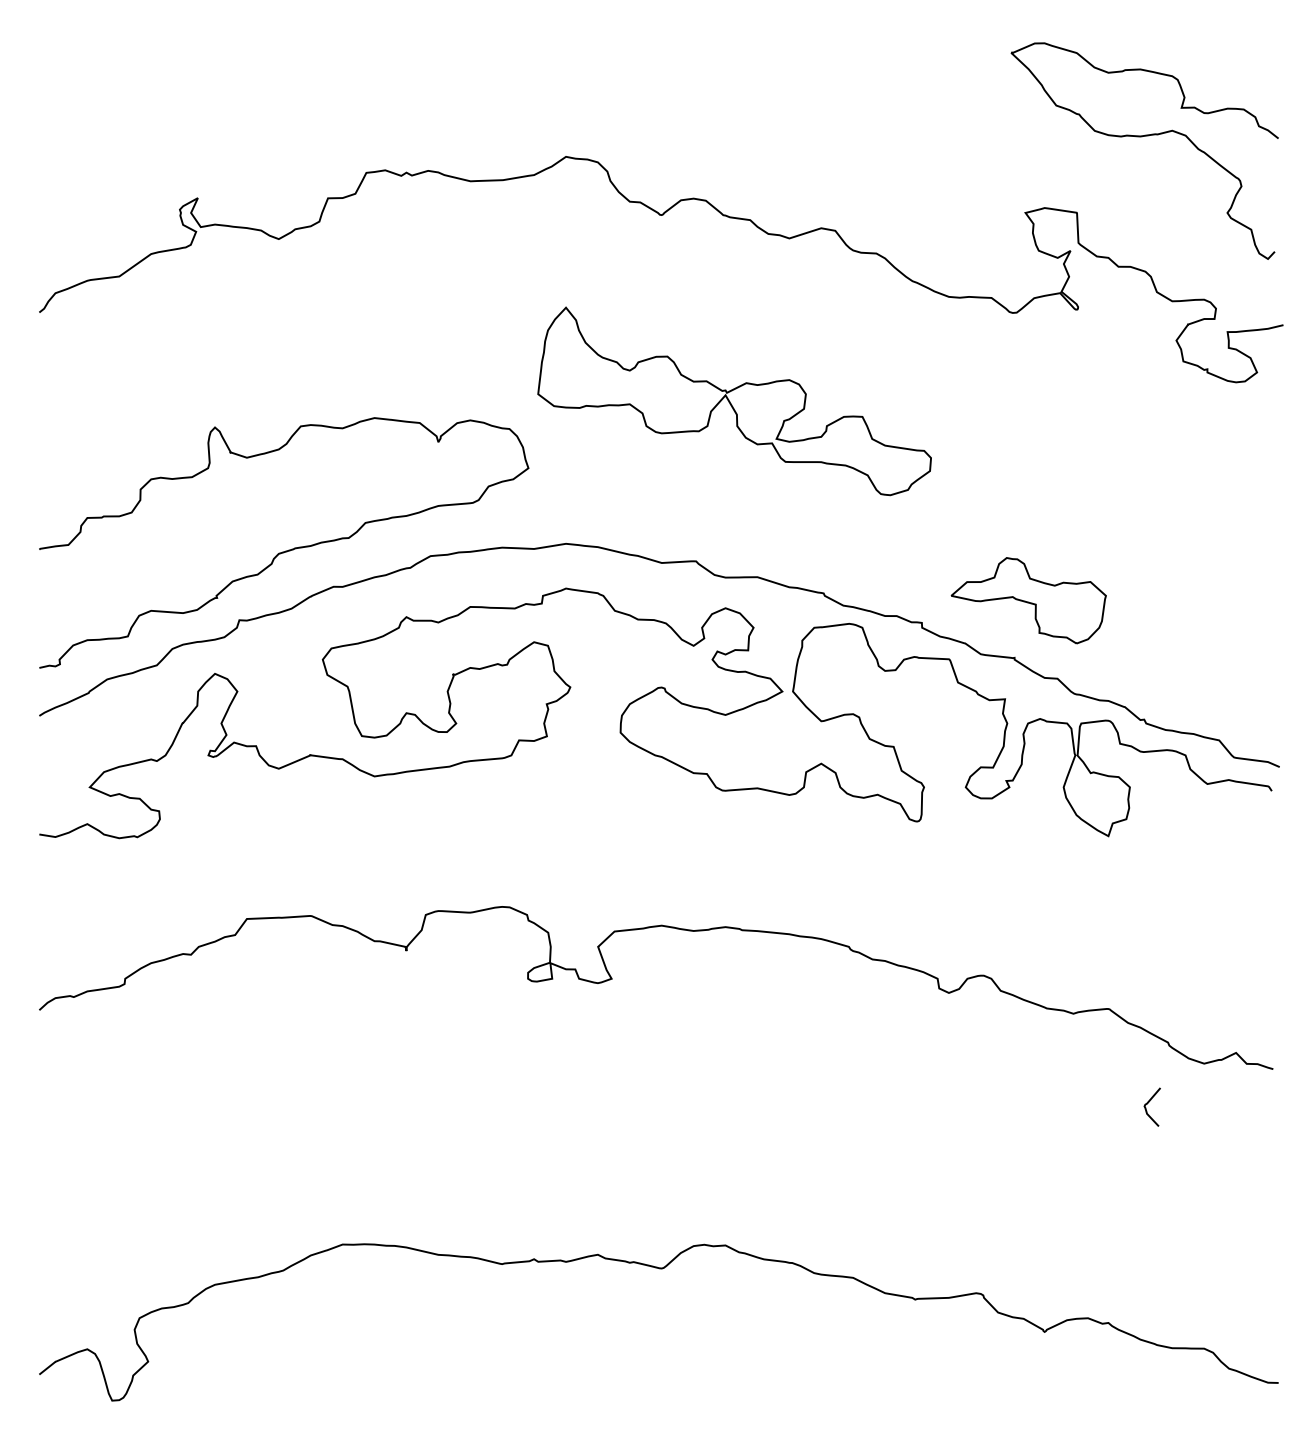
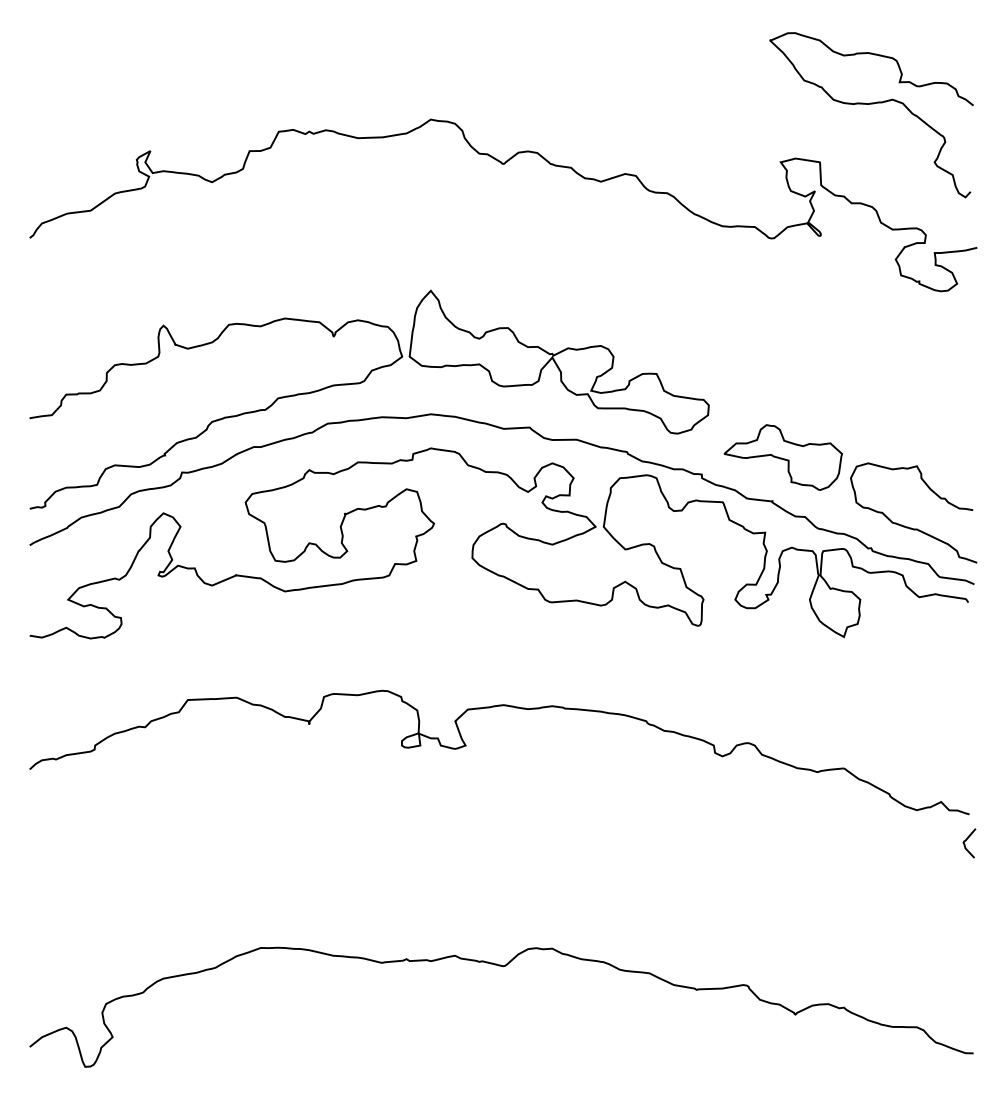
part: (734, 401) -> (559, 362), moved
curve: (1192, 691) -> (907, 526), added
curve: (1148, 1103) -> (966, 840), moved

